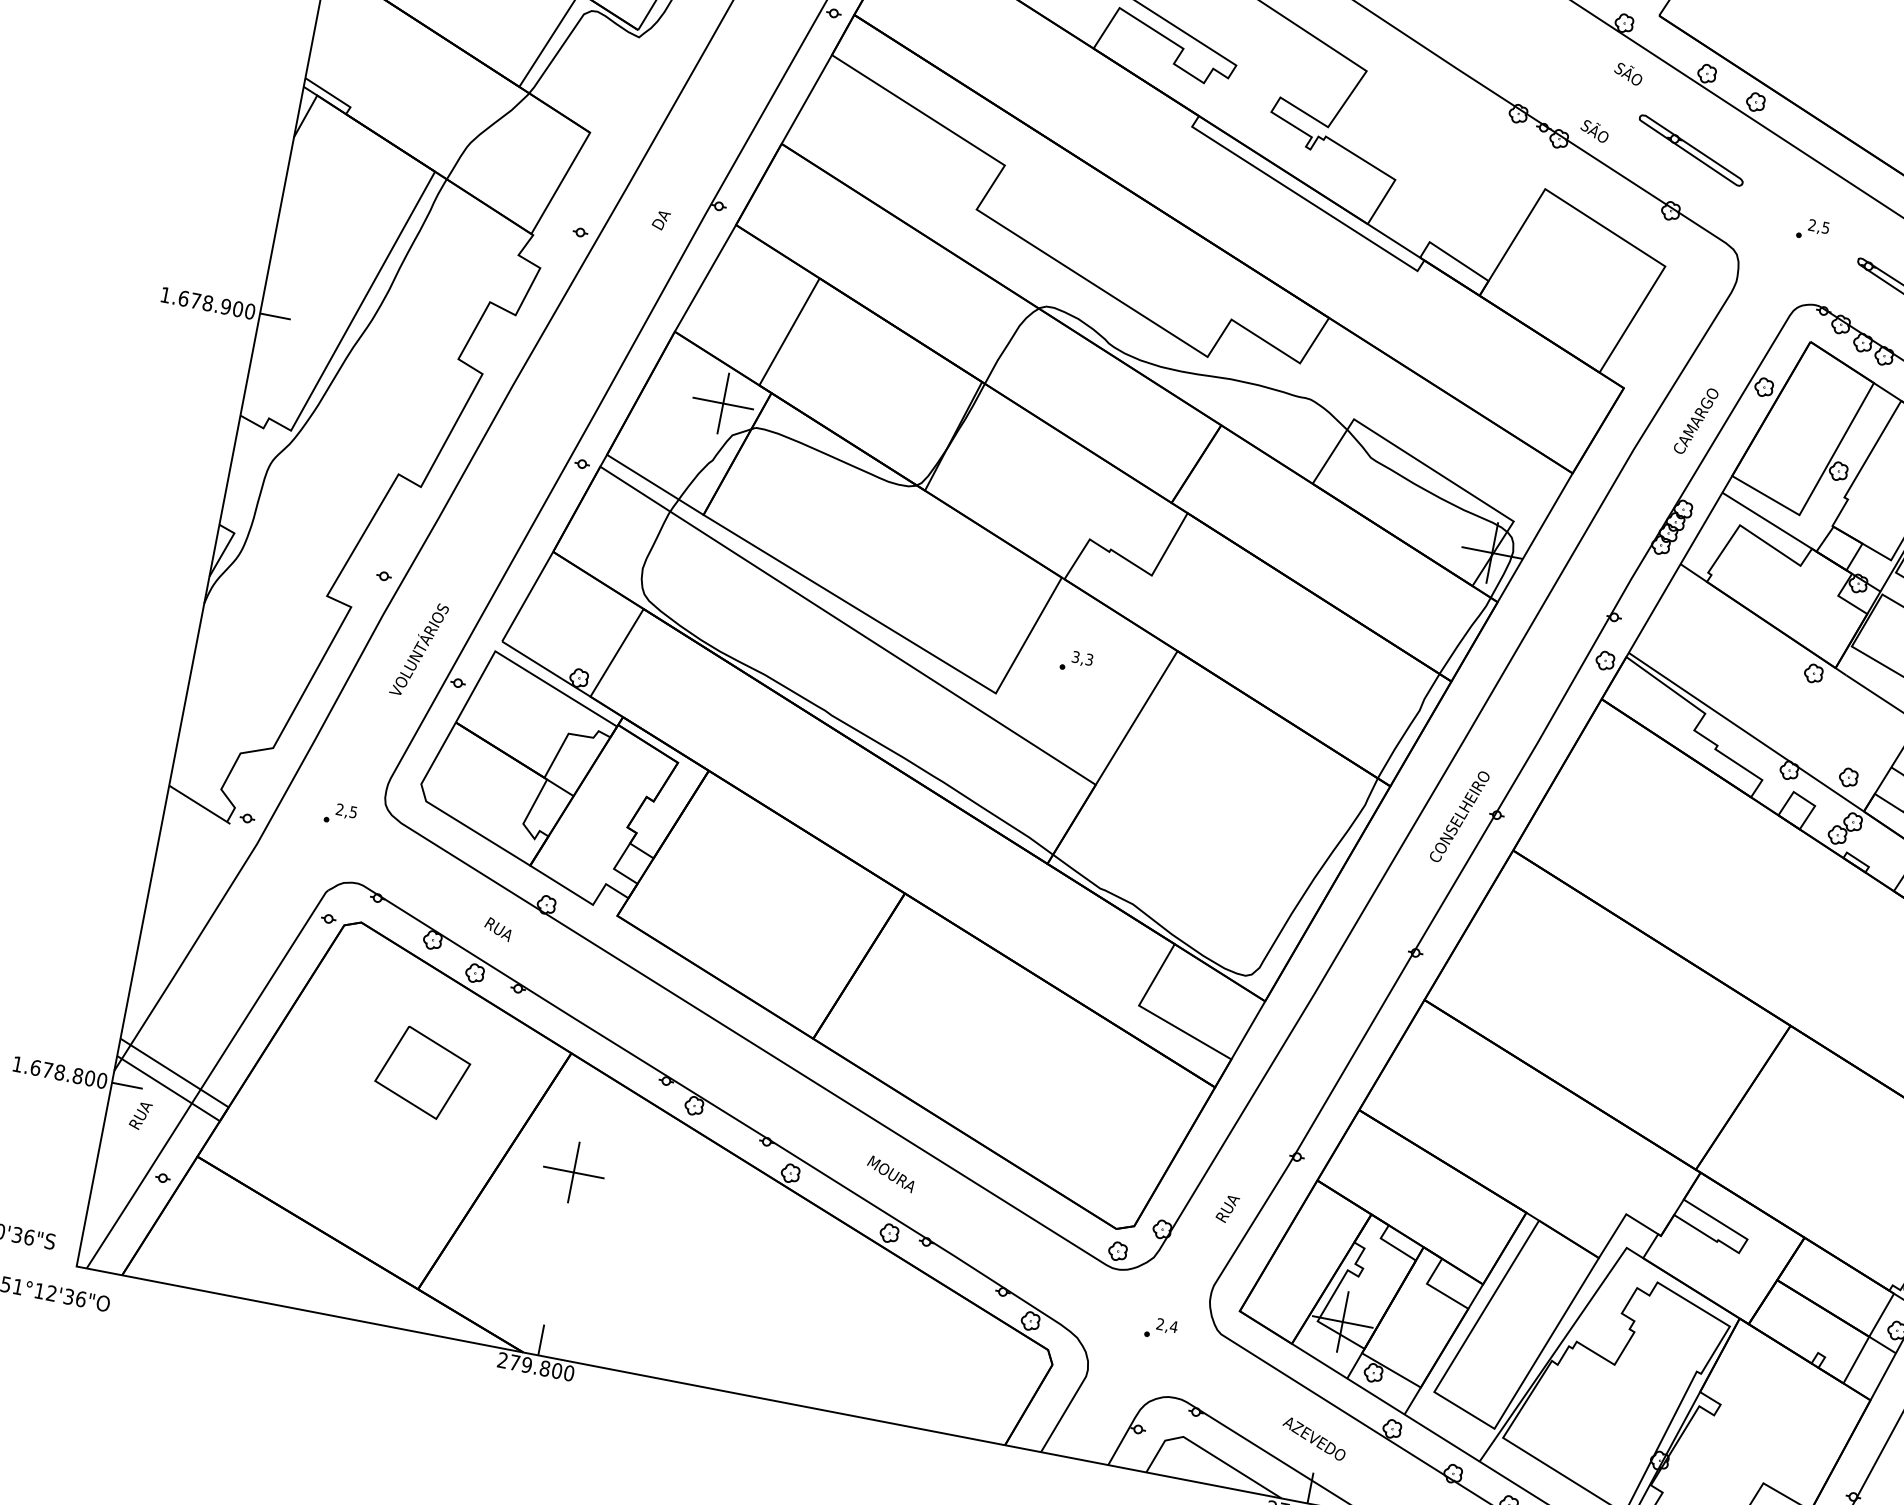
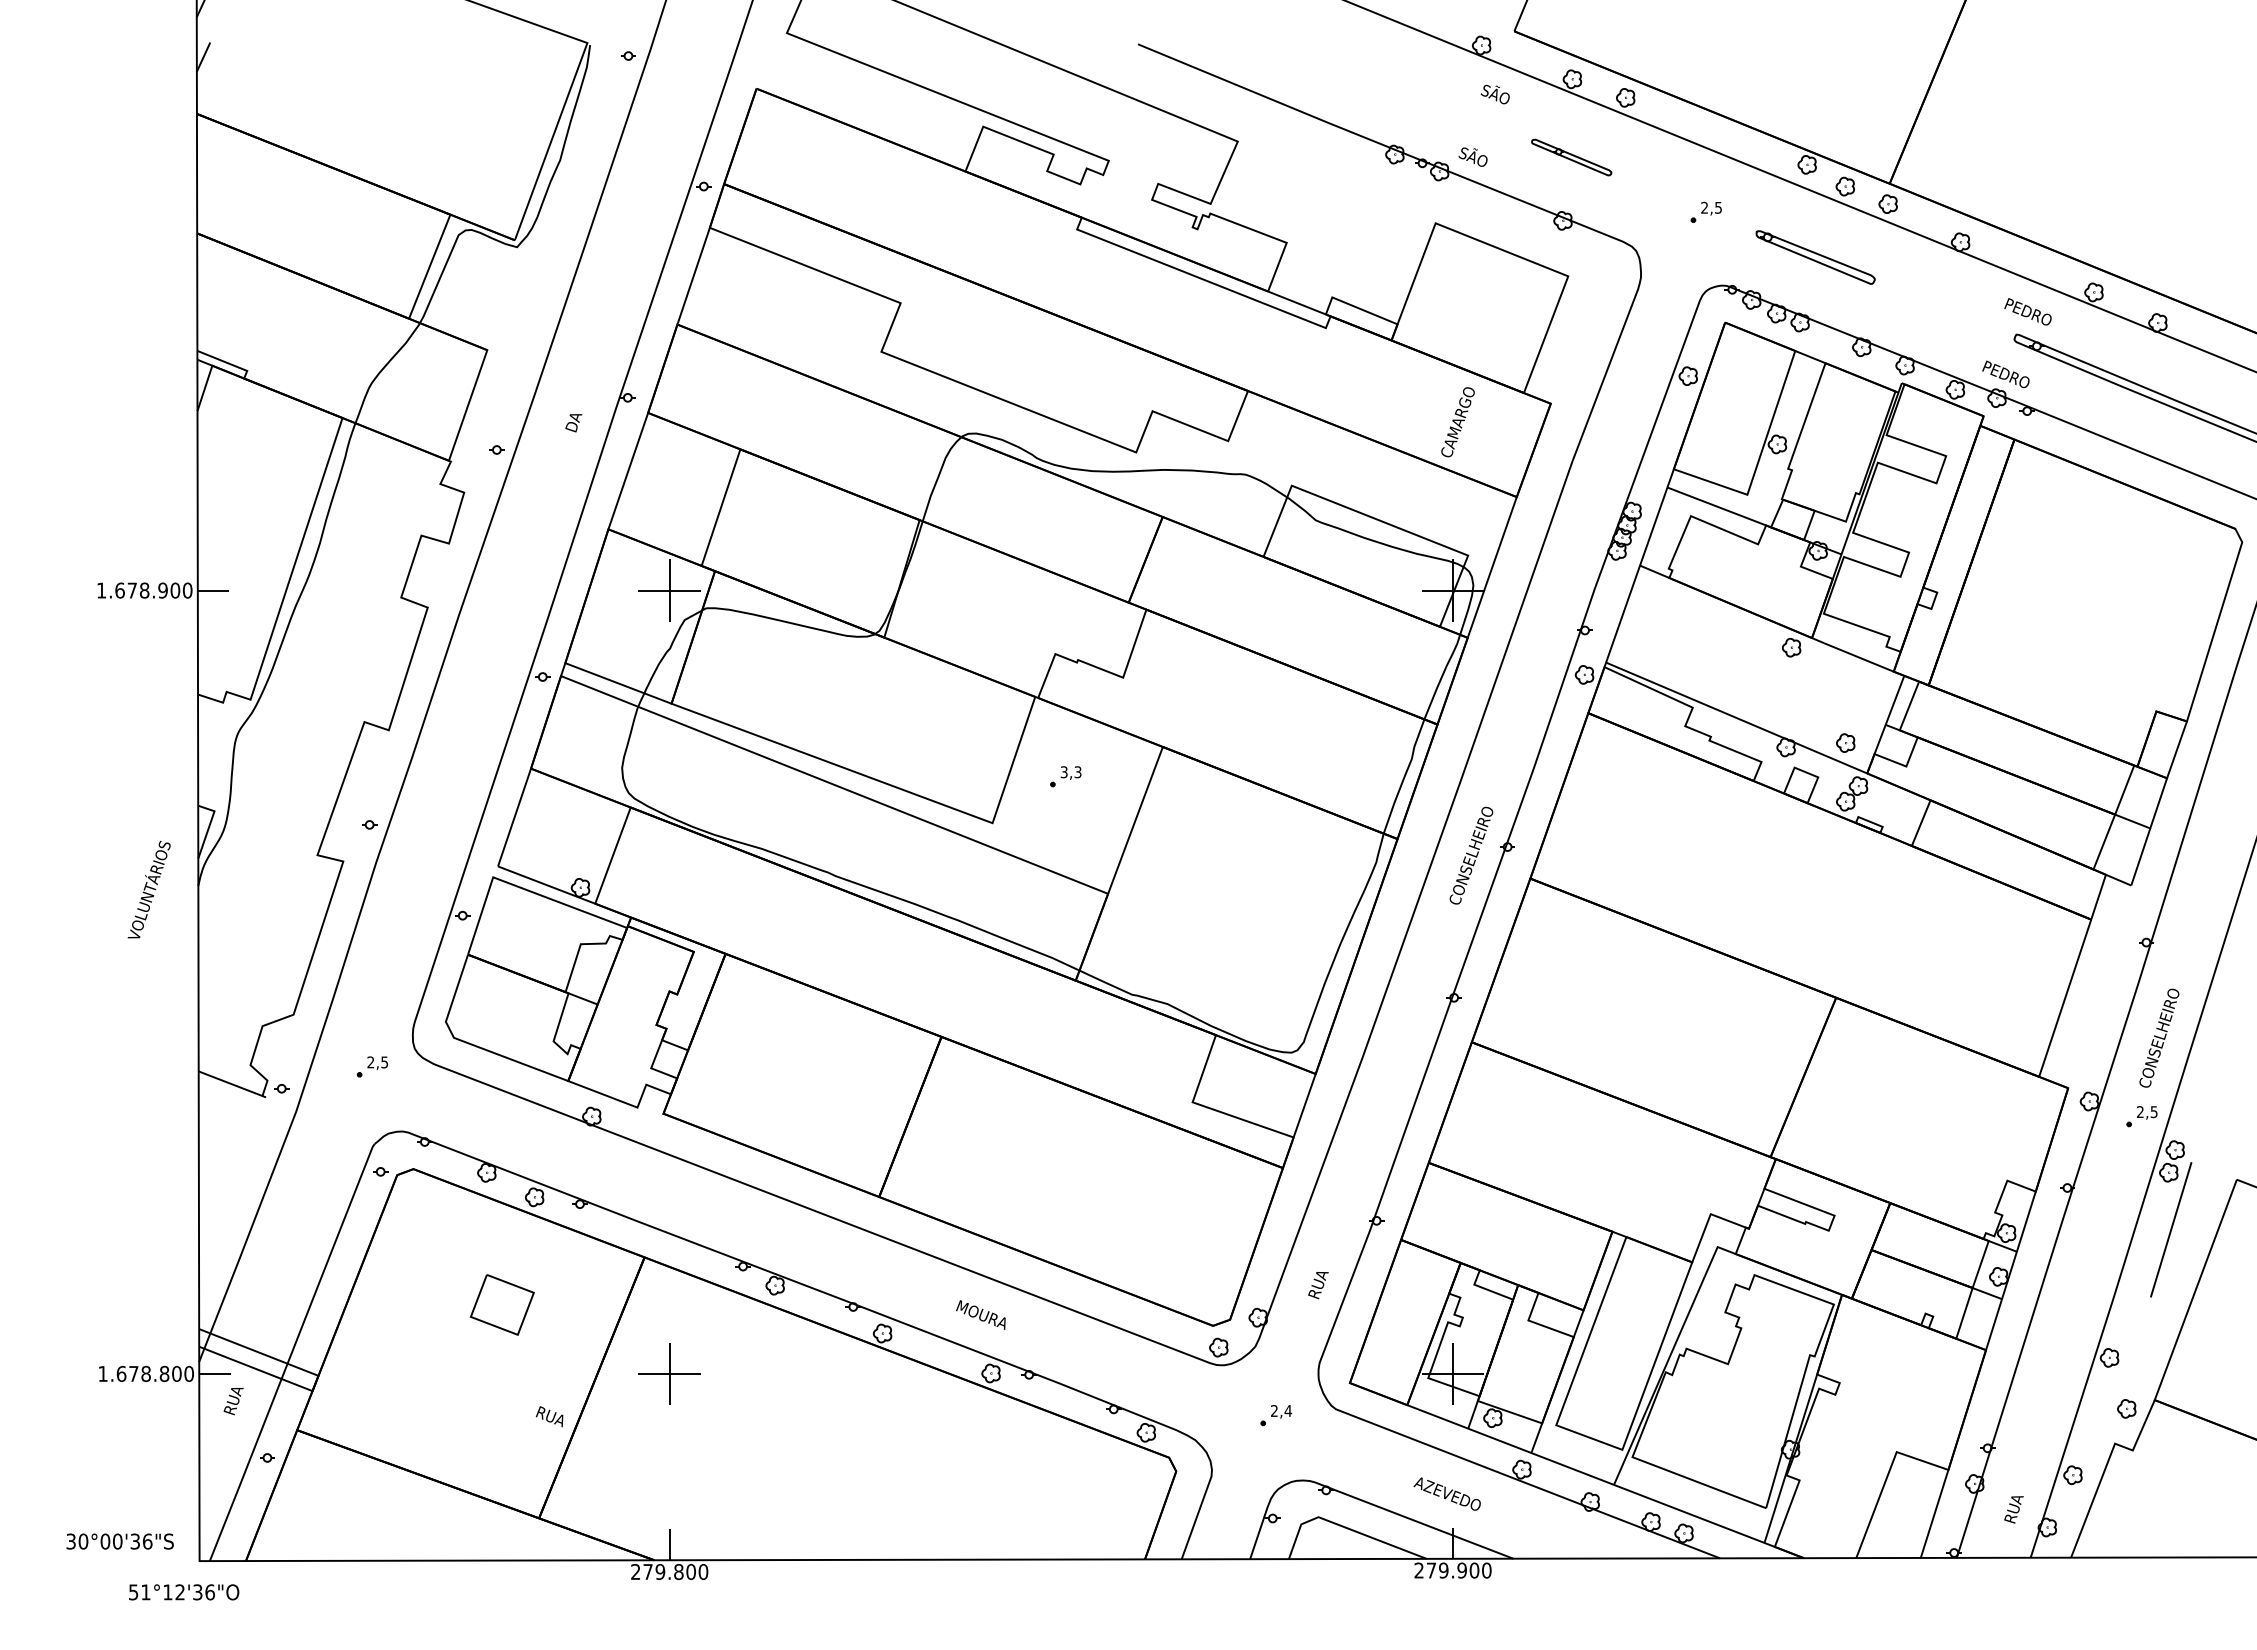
part: (1691, 150) -> (1571, 157), size x0.7
text: (1695, 421) -> (1457, 422), moved
text: (418, 648) -> (148, 889), moved
text: (497, 929) -> (549, 1416), moved
part: (422, 1072) -> (502, 1304), size x0.7

